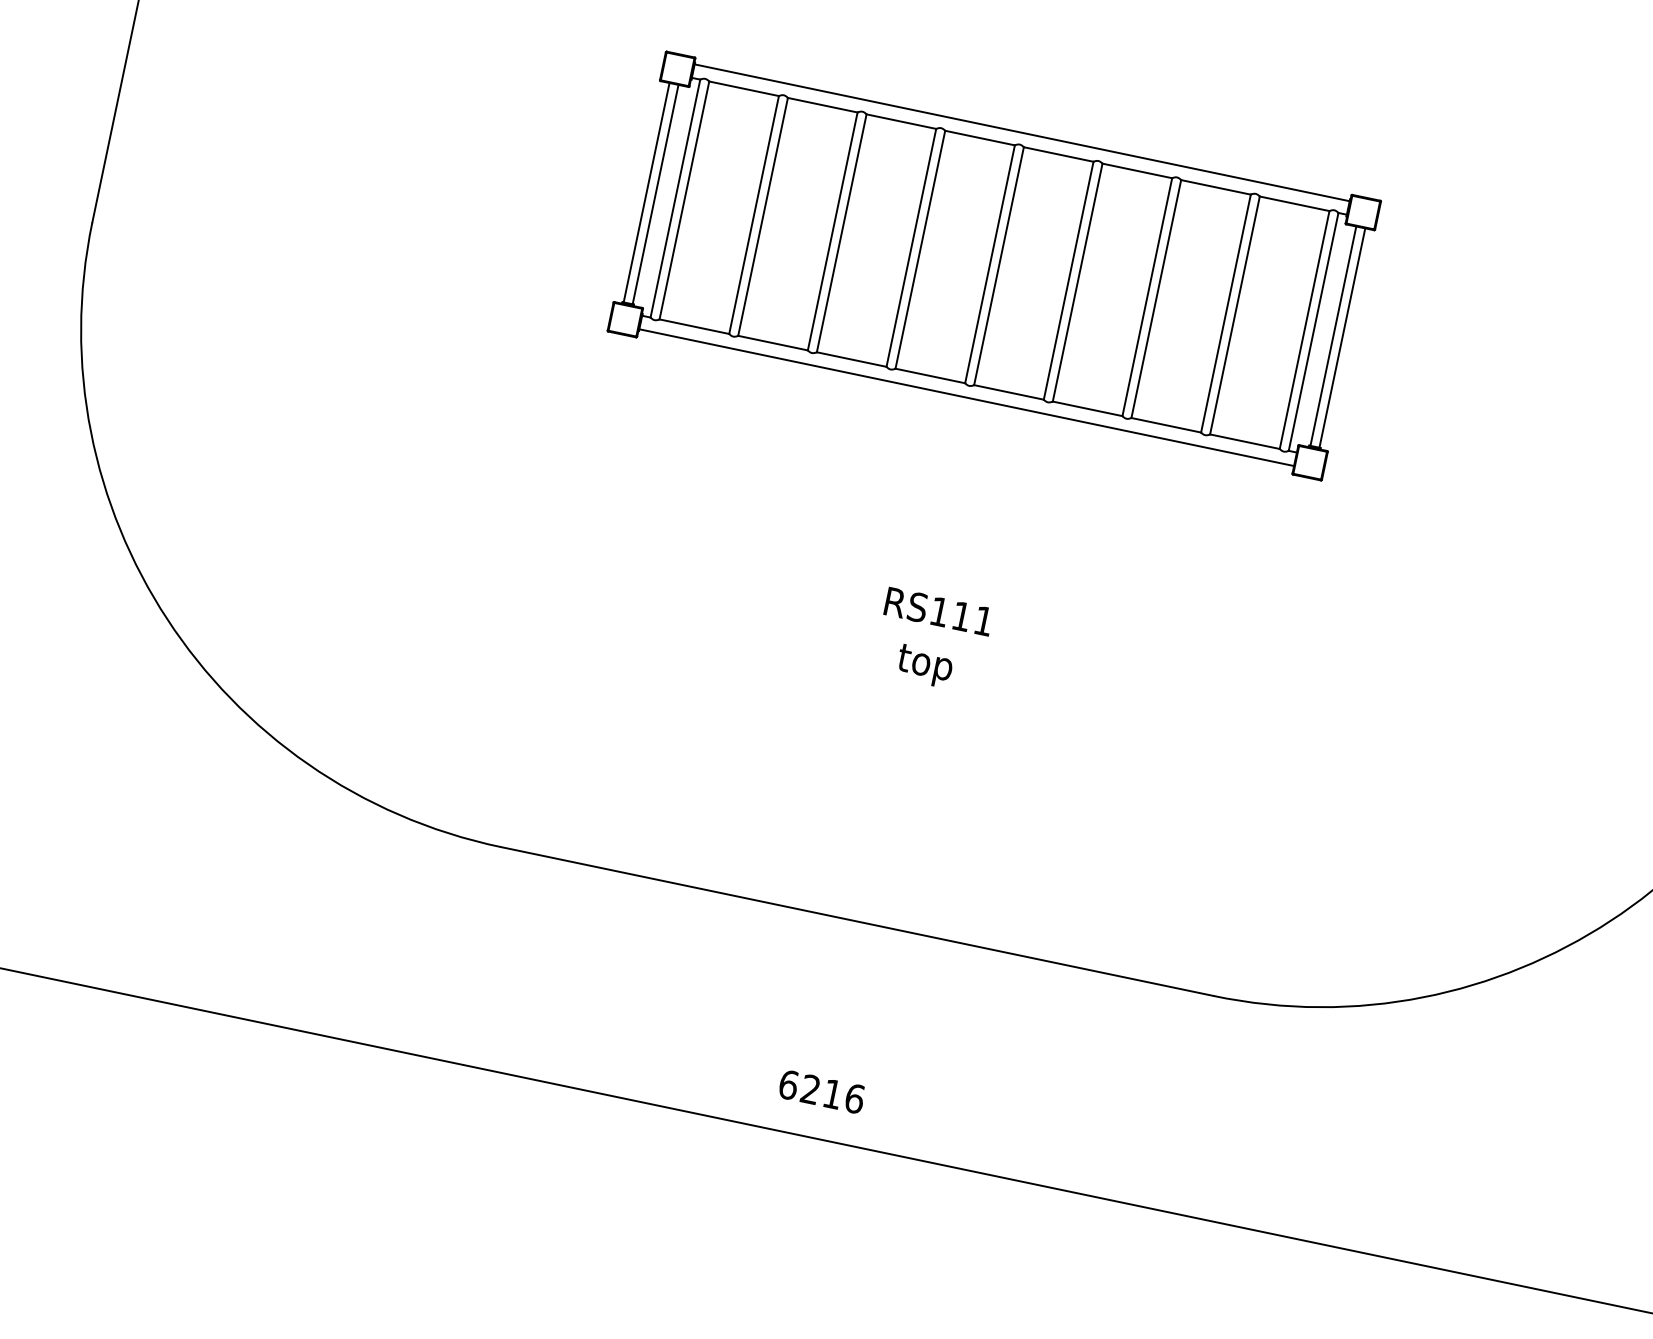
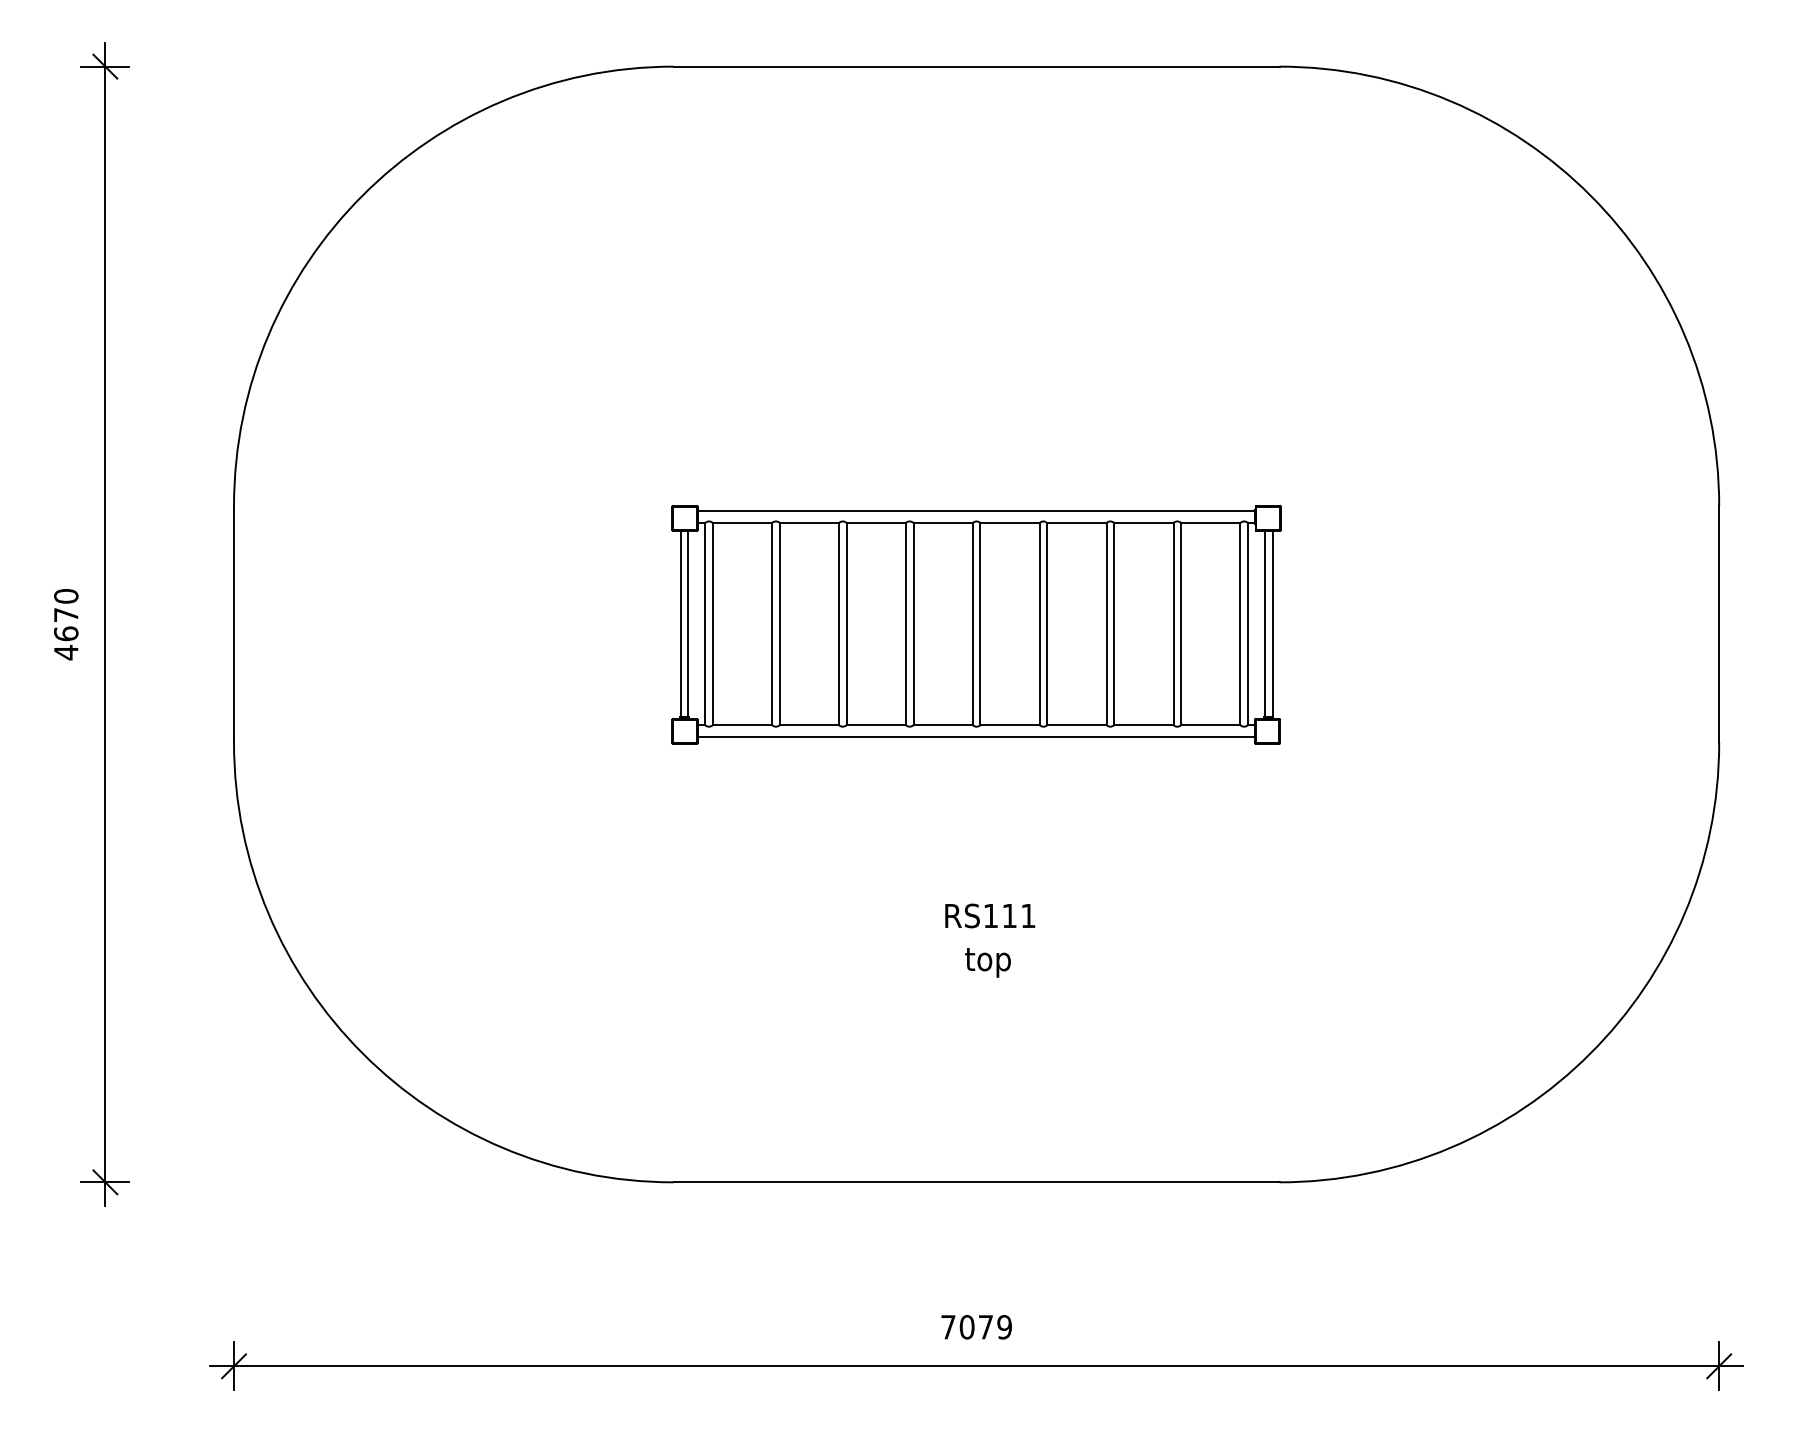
text: (821, 1092) -> (976, 1327), 6216 -> 7079

